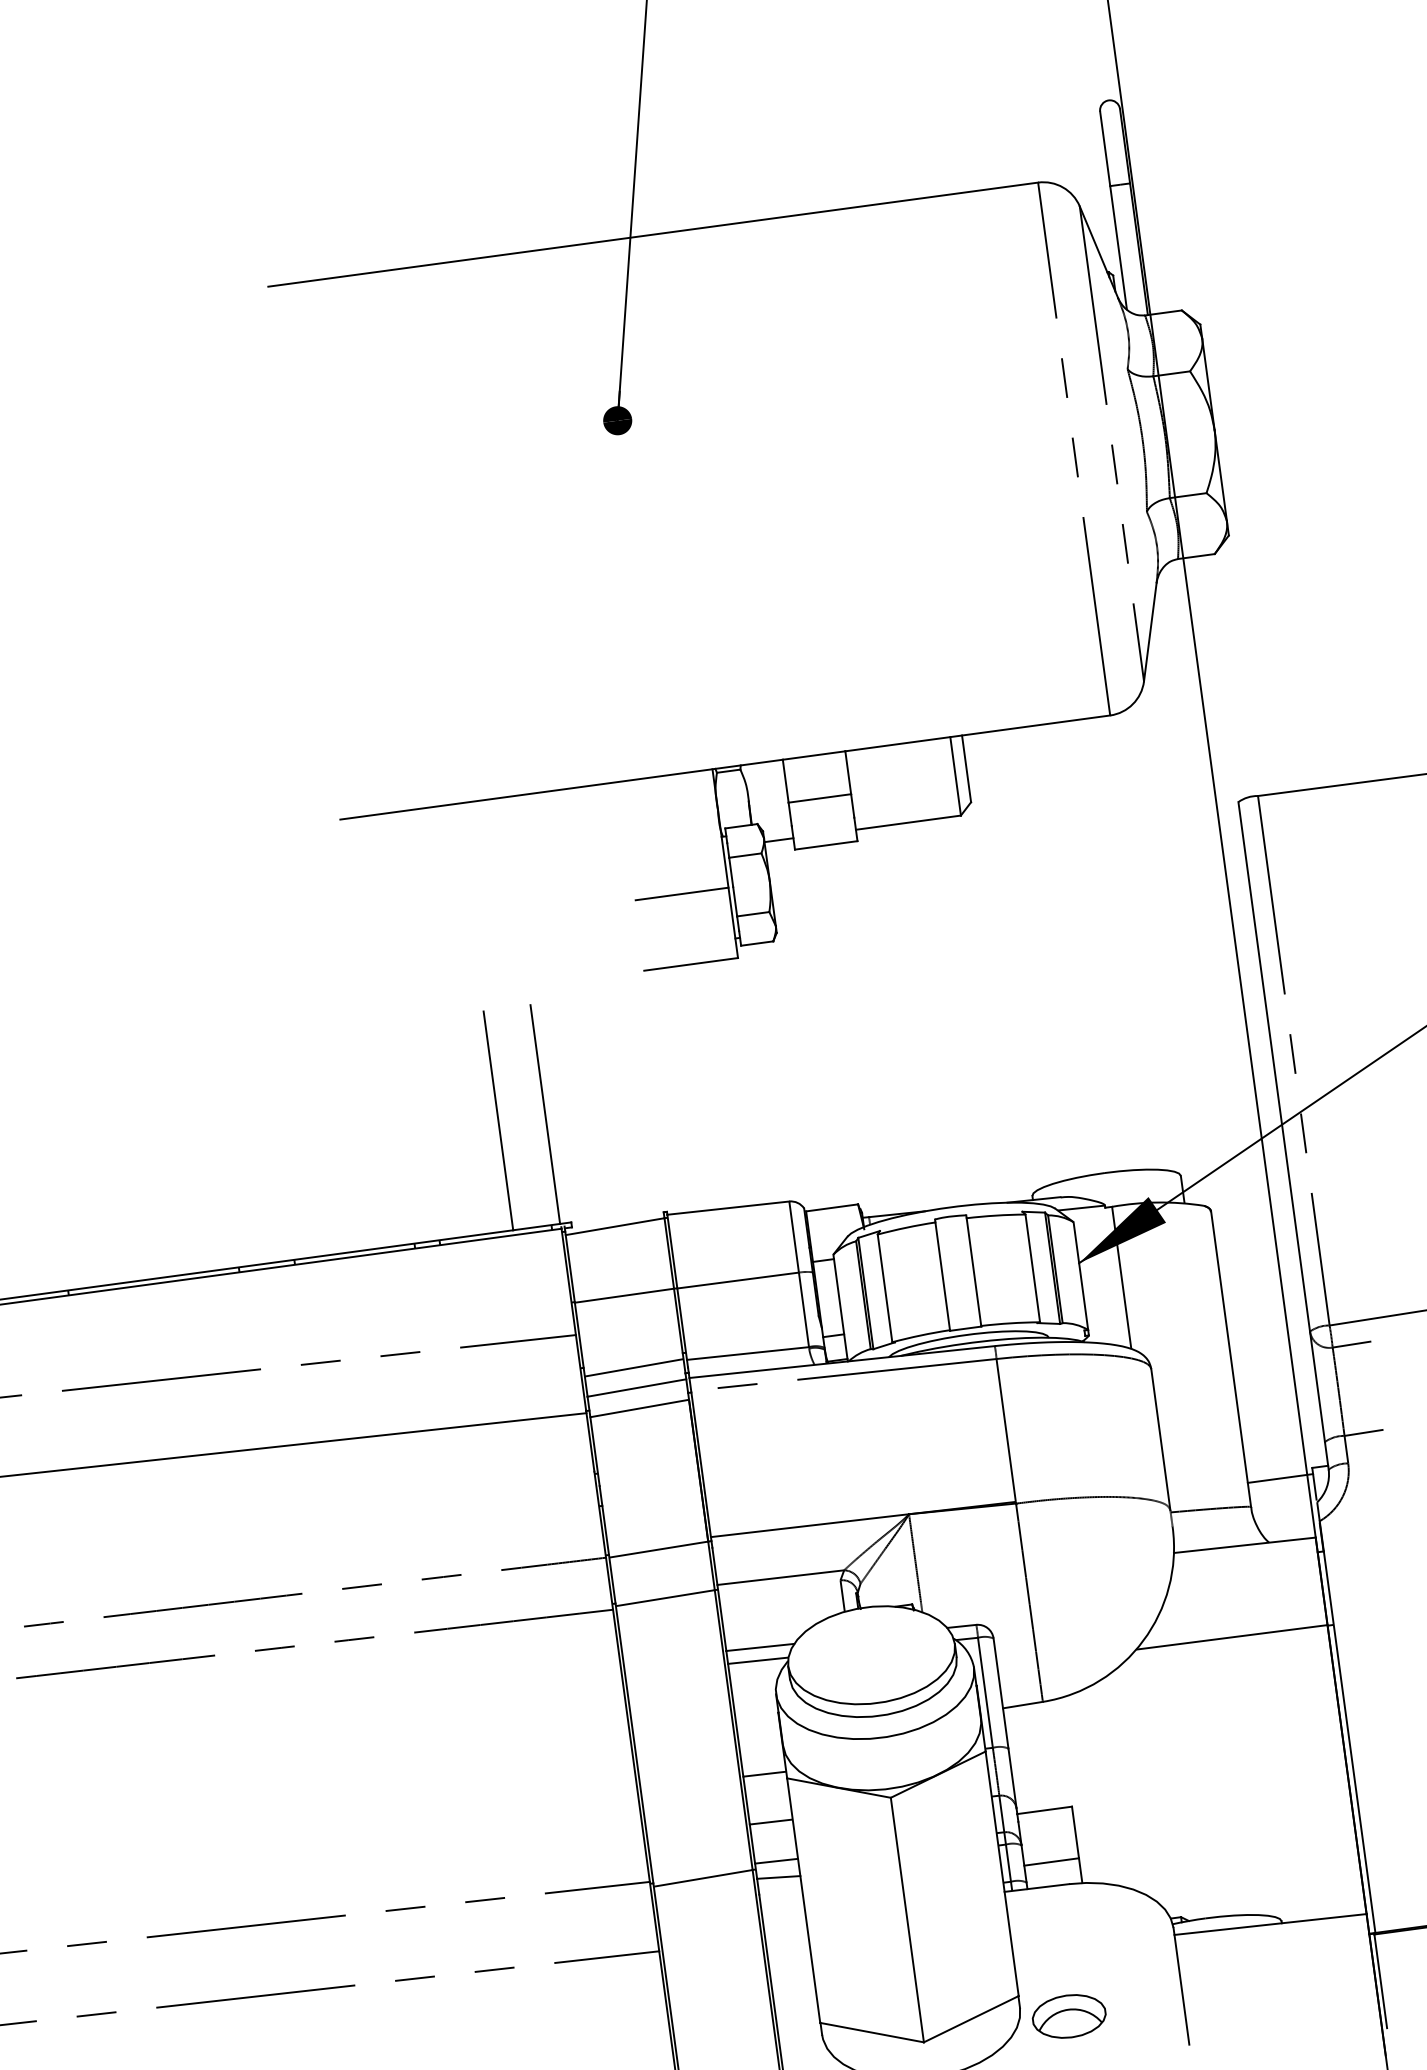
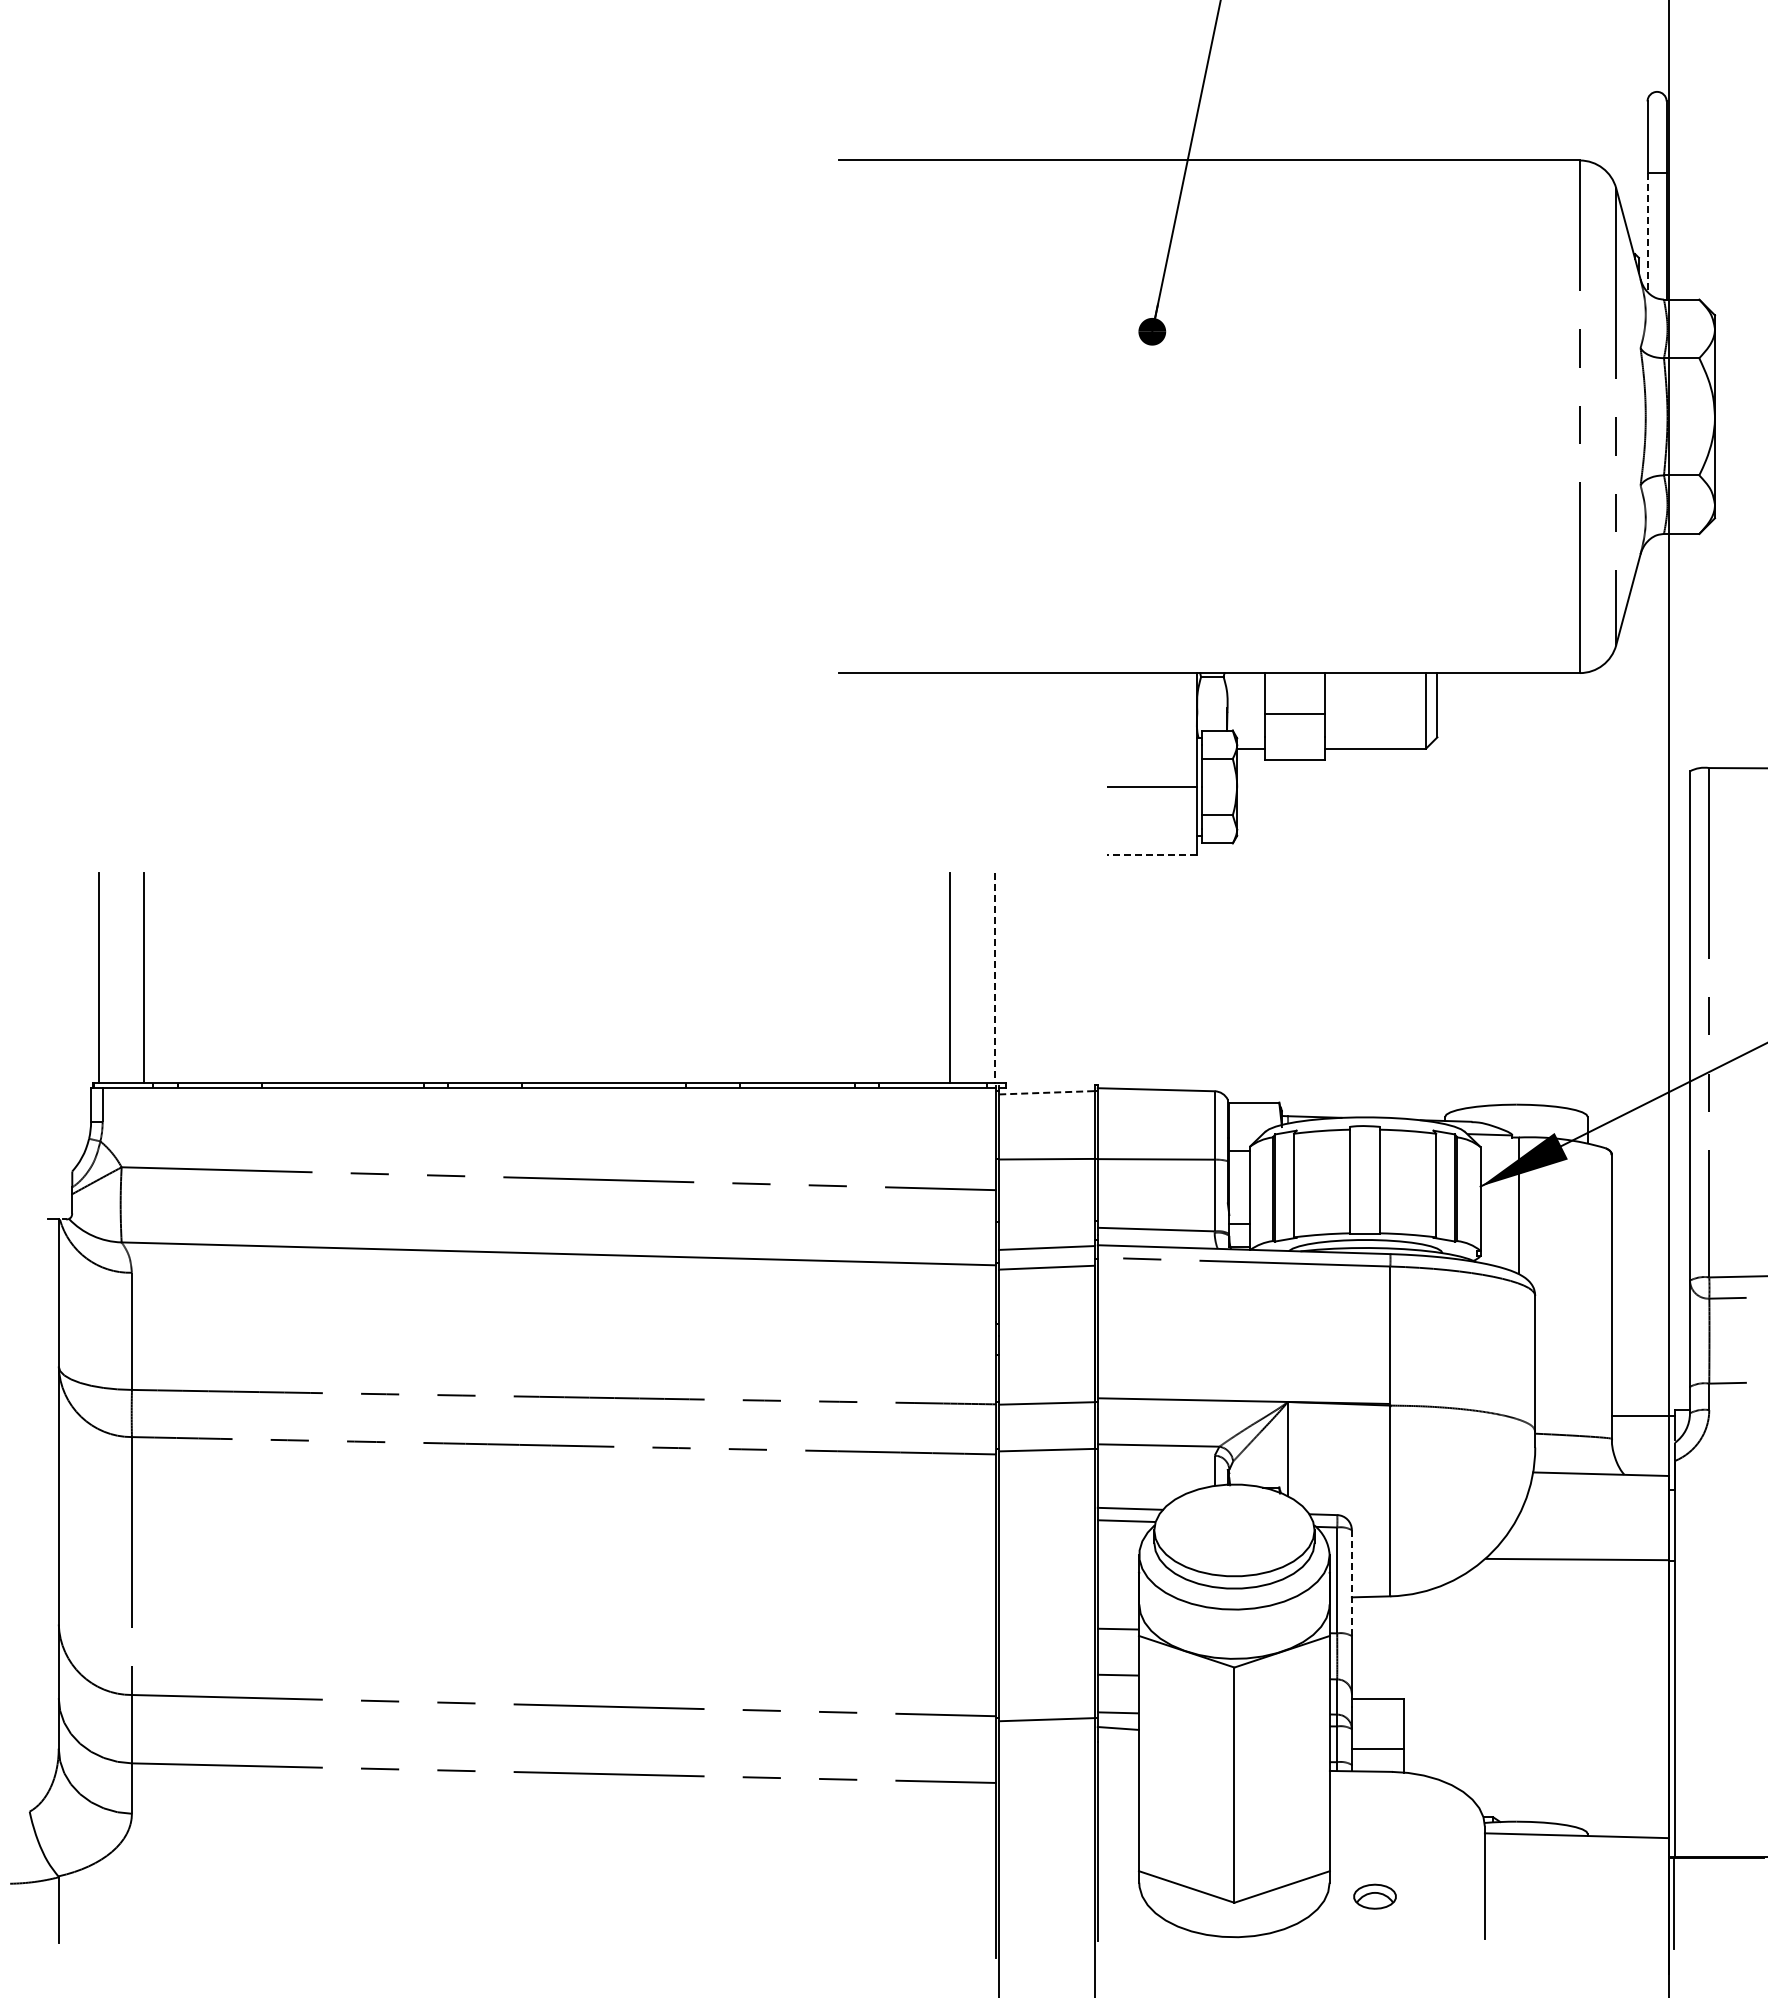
line: (1118, 247) -> (1647, 232), solid -> dashed
line: (690, 964) -> (1151, 854), solid -> dashed
line: (545, 1115) -> (995, 978), solid -> dashed
line: (614, 1226) -> (1046, 1092), solid -> dashed
line: (633, 1367) -> (1046, 1228), removed
line: (1000, 1693) -> (1351, 1583), solid -> dashed
part: (1068, 2016) -> (1374, 1896), size x0.6

